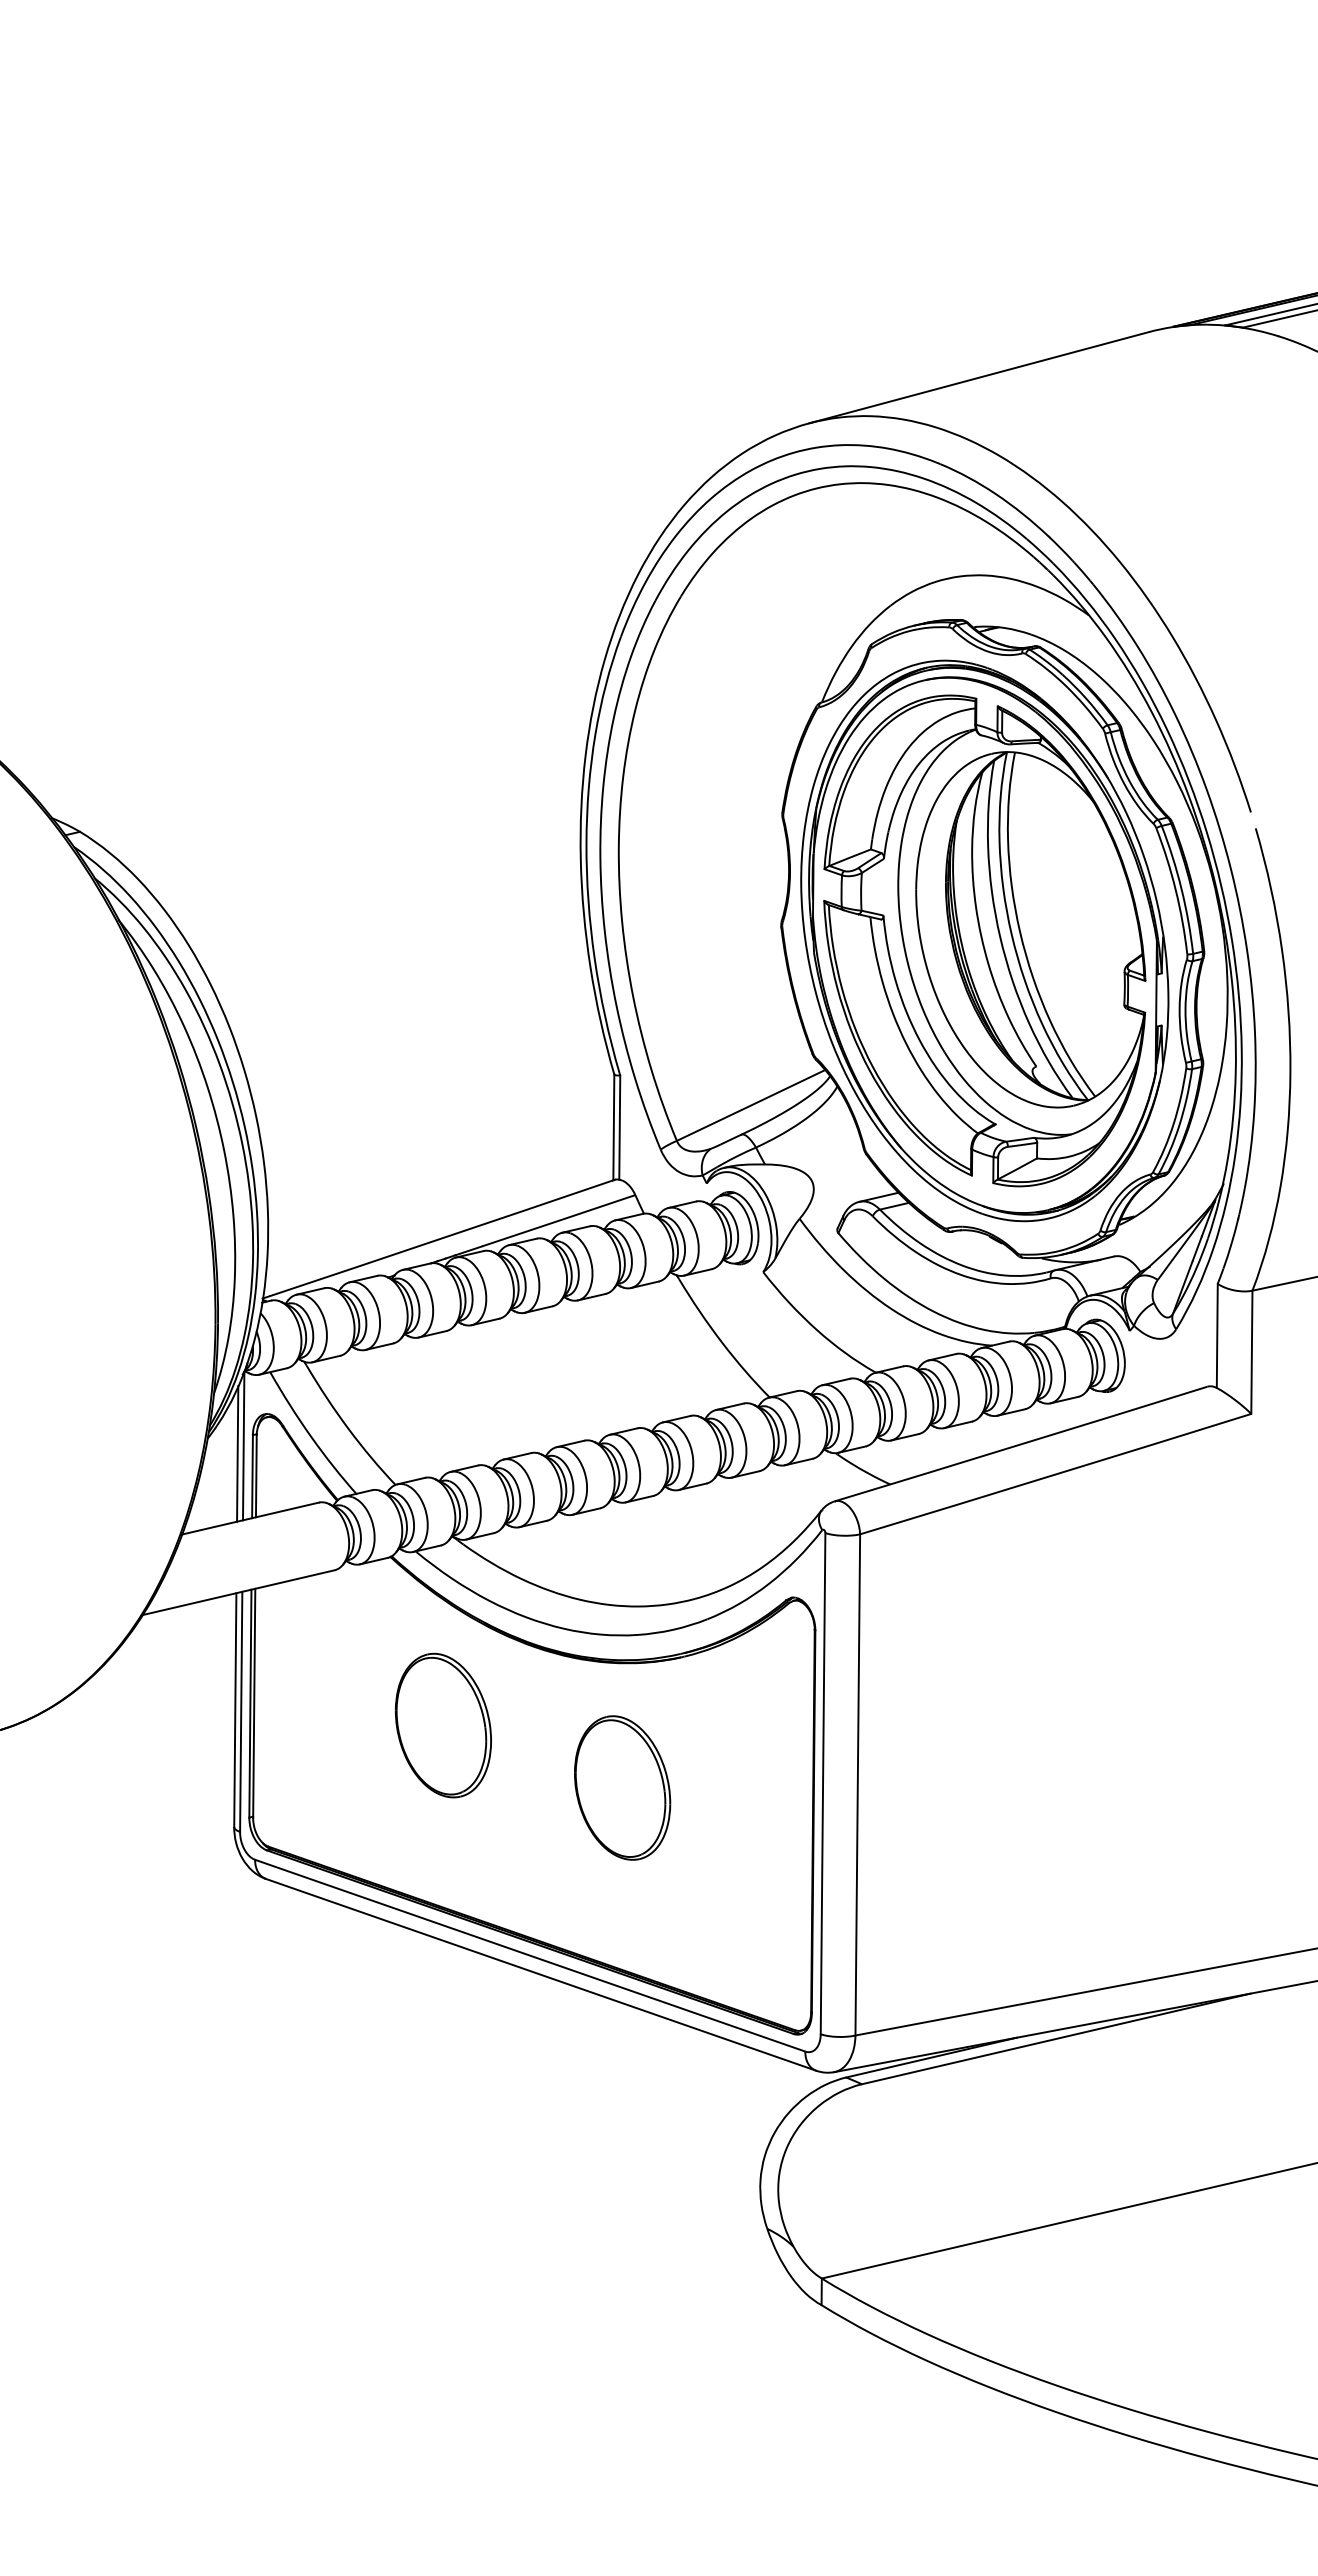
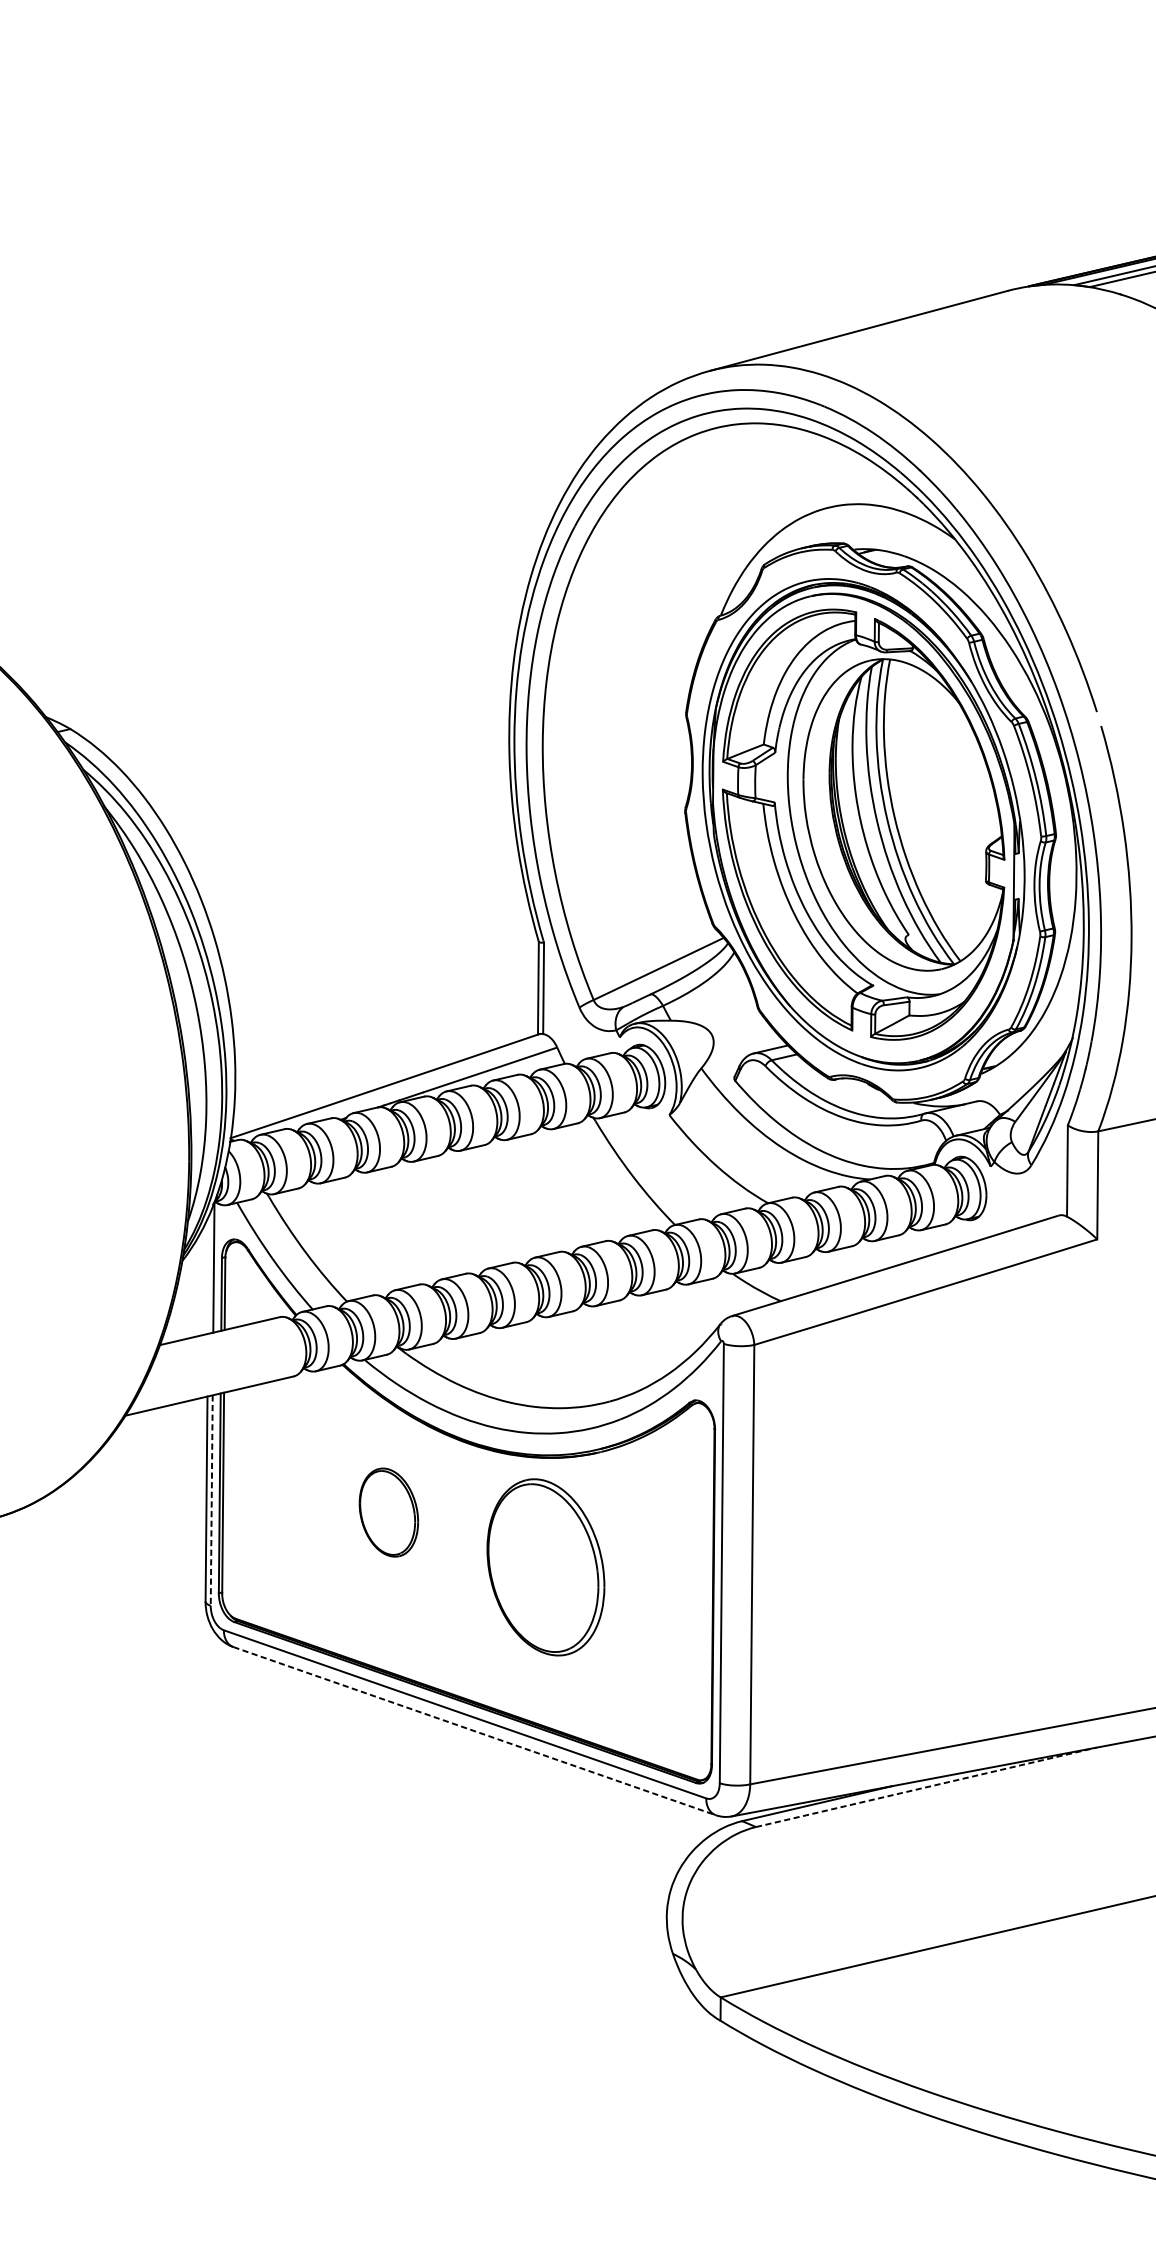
line: (237, 1453) -> (208, 1274), removed
line: (241, 1712) -> (211, 1501), solid -> dashed
part: (442, 1725) -> (388, 1512), size x0.7
part: (622, 1787) -> (546, 1566), size x1.4
line: (541, 1975) -> (474, 1731), solid -> dashed
line: (1056, 2038) -> (926, 1786), solid -> dashed

